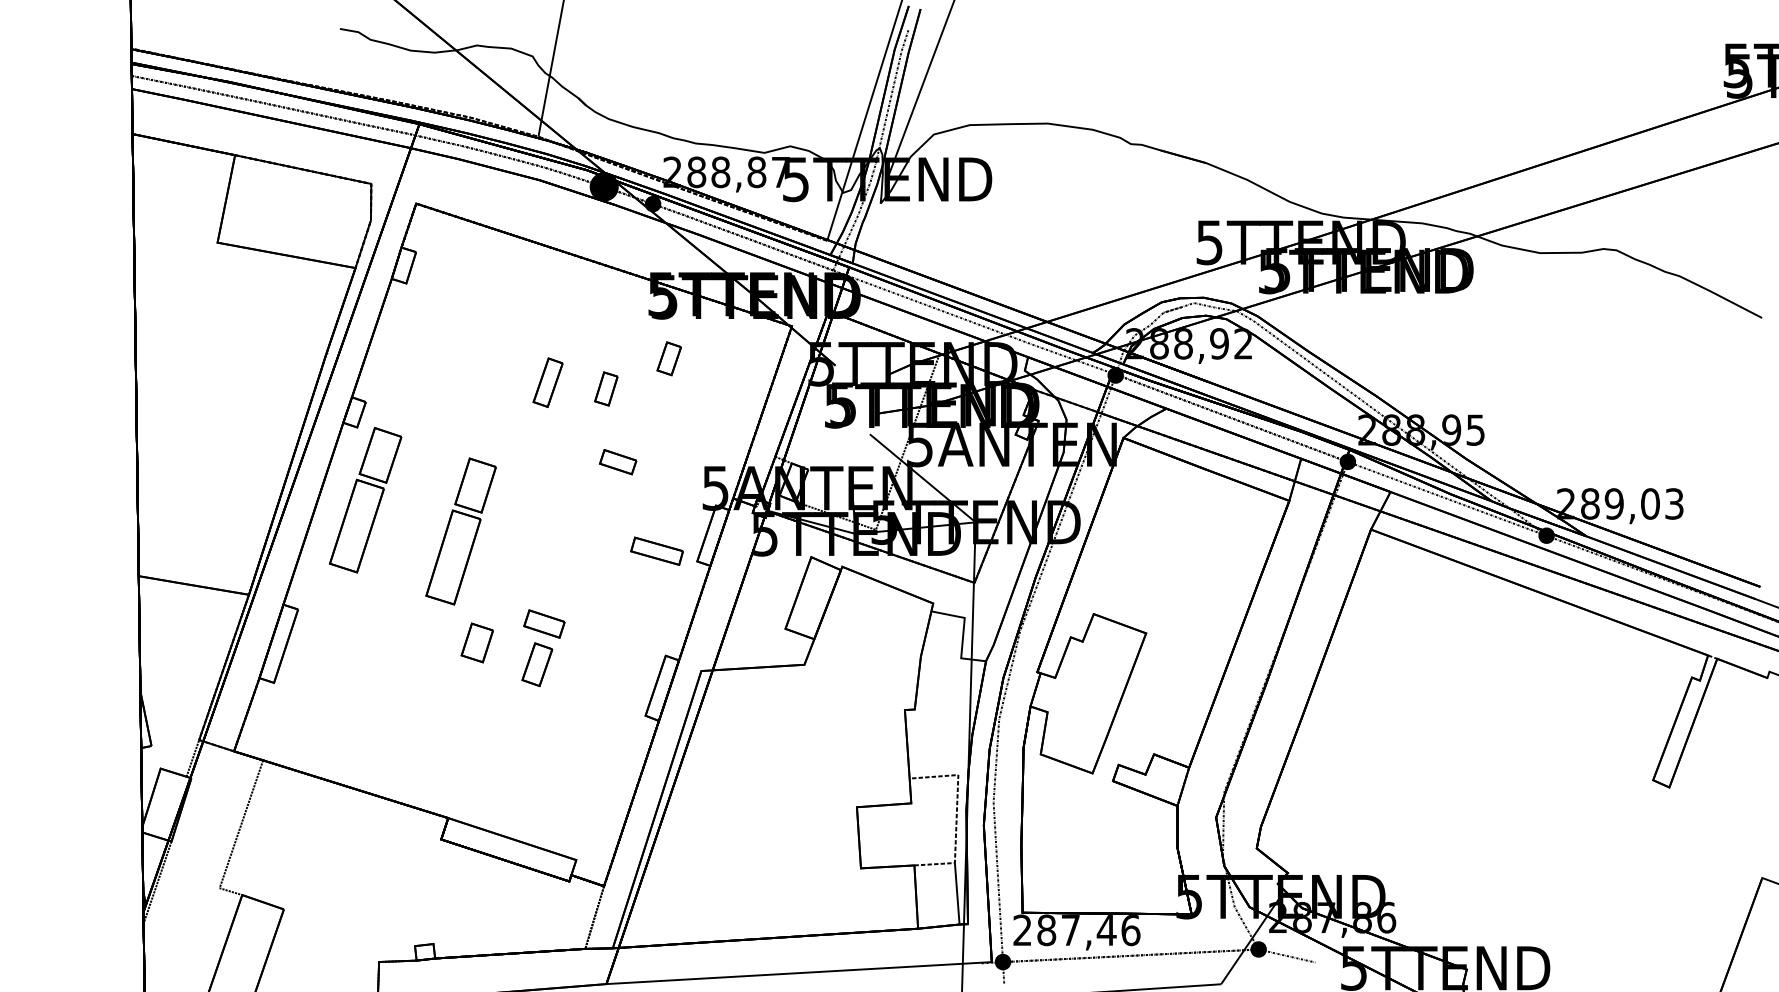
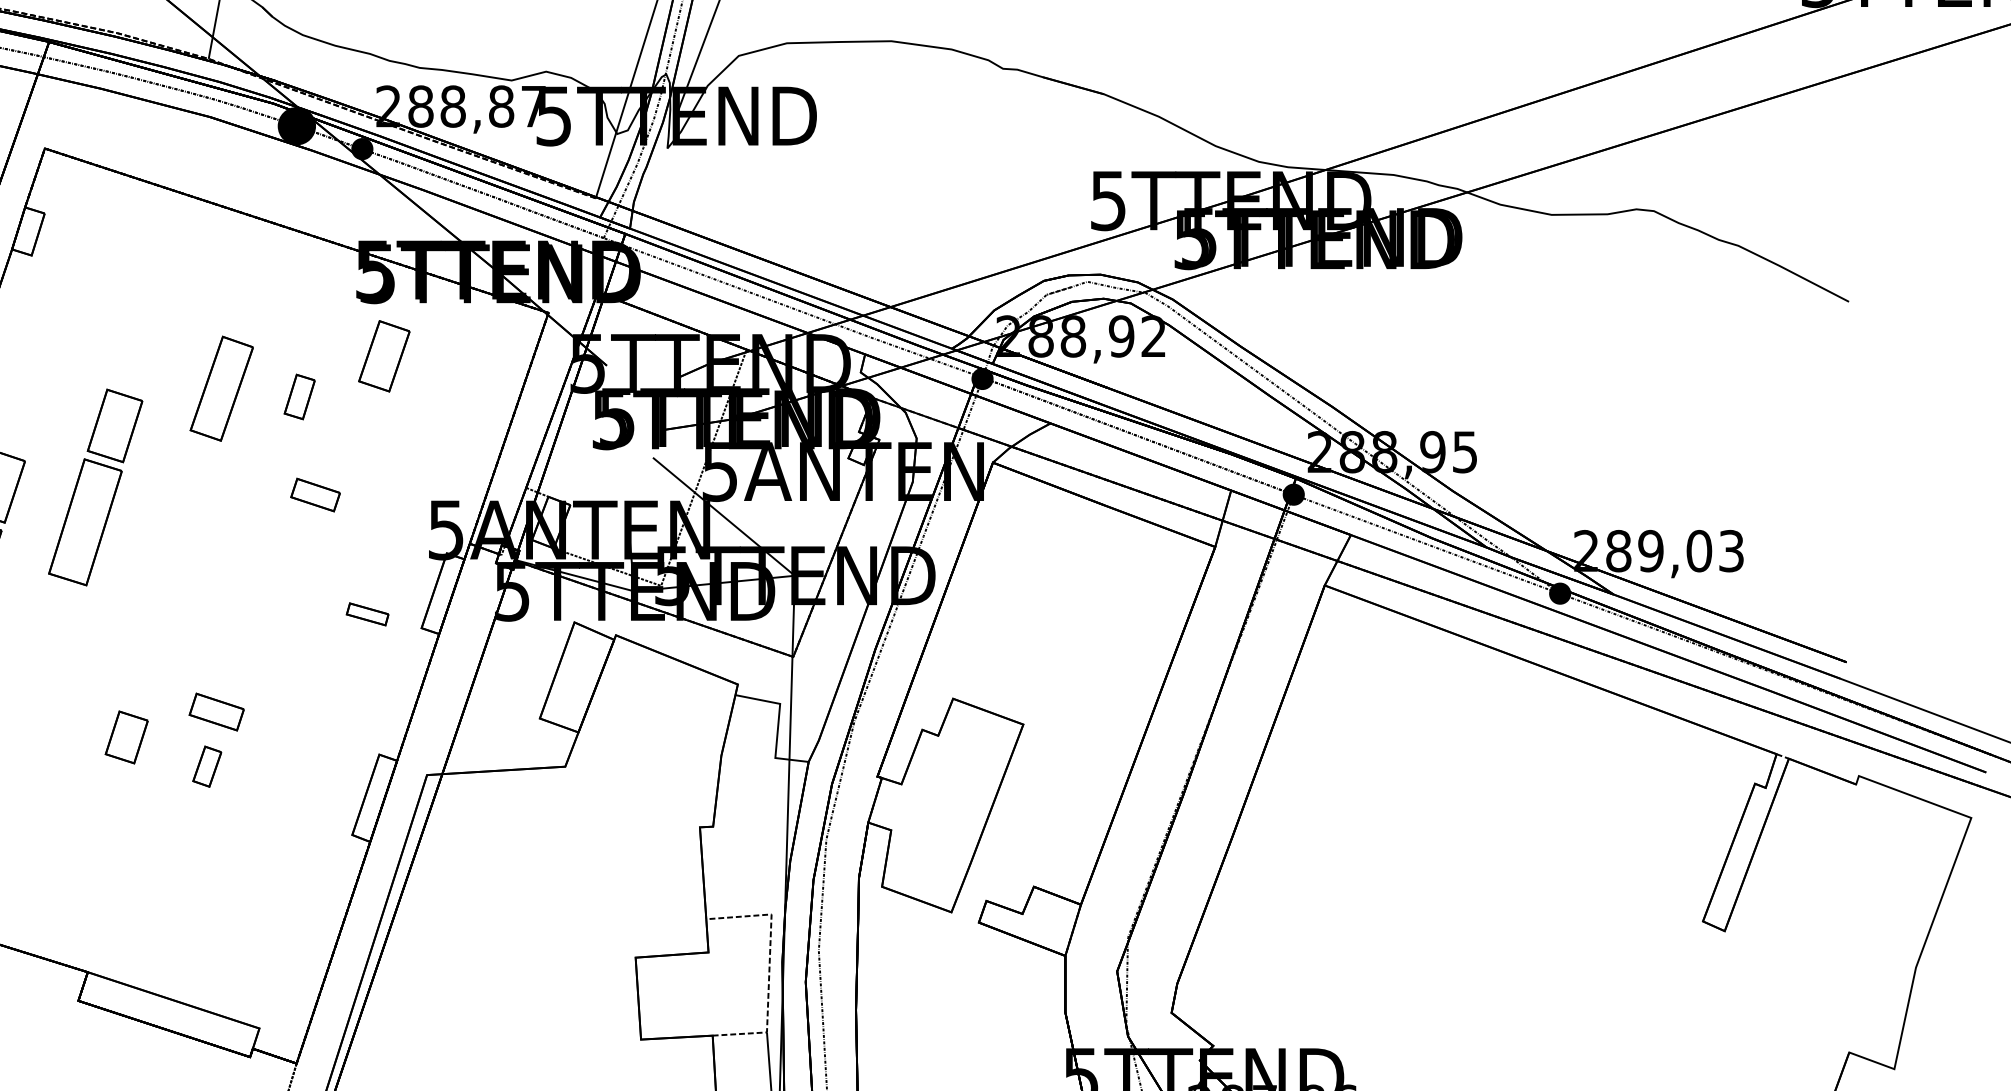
part: (668, 358) -> (383, 356), size x1.6
part: (547, 382) -> (220, 388), size x1.6
part: (460, 531) -> (94, 487), moved
part: (656, 550) -> (366, 613), size x0.6
part: (537, 664) -> (207, 766), size x0.7

